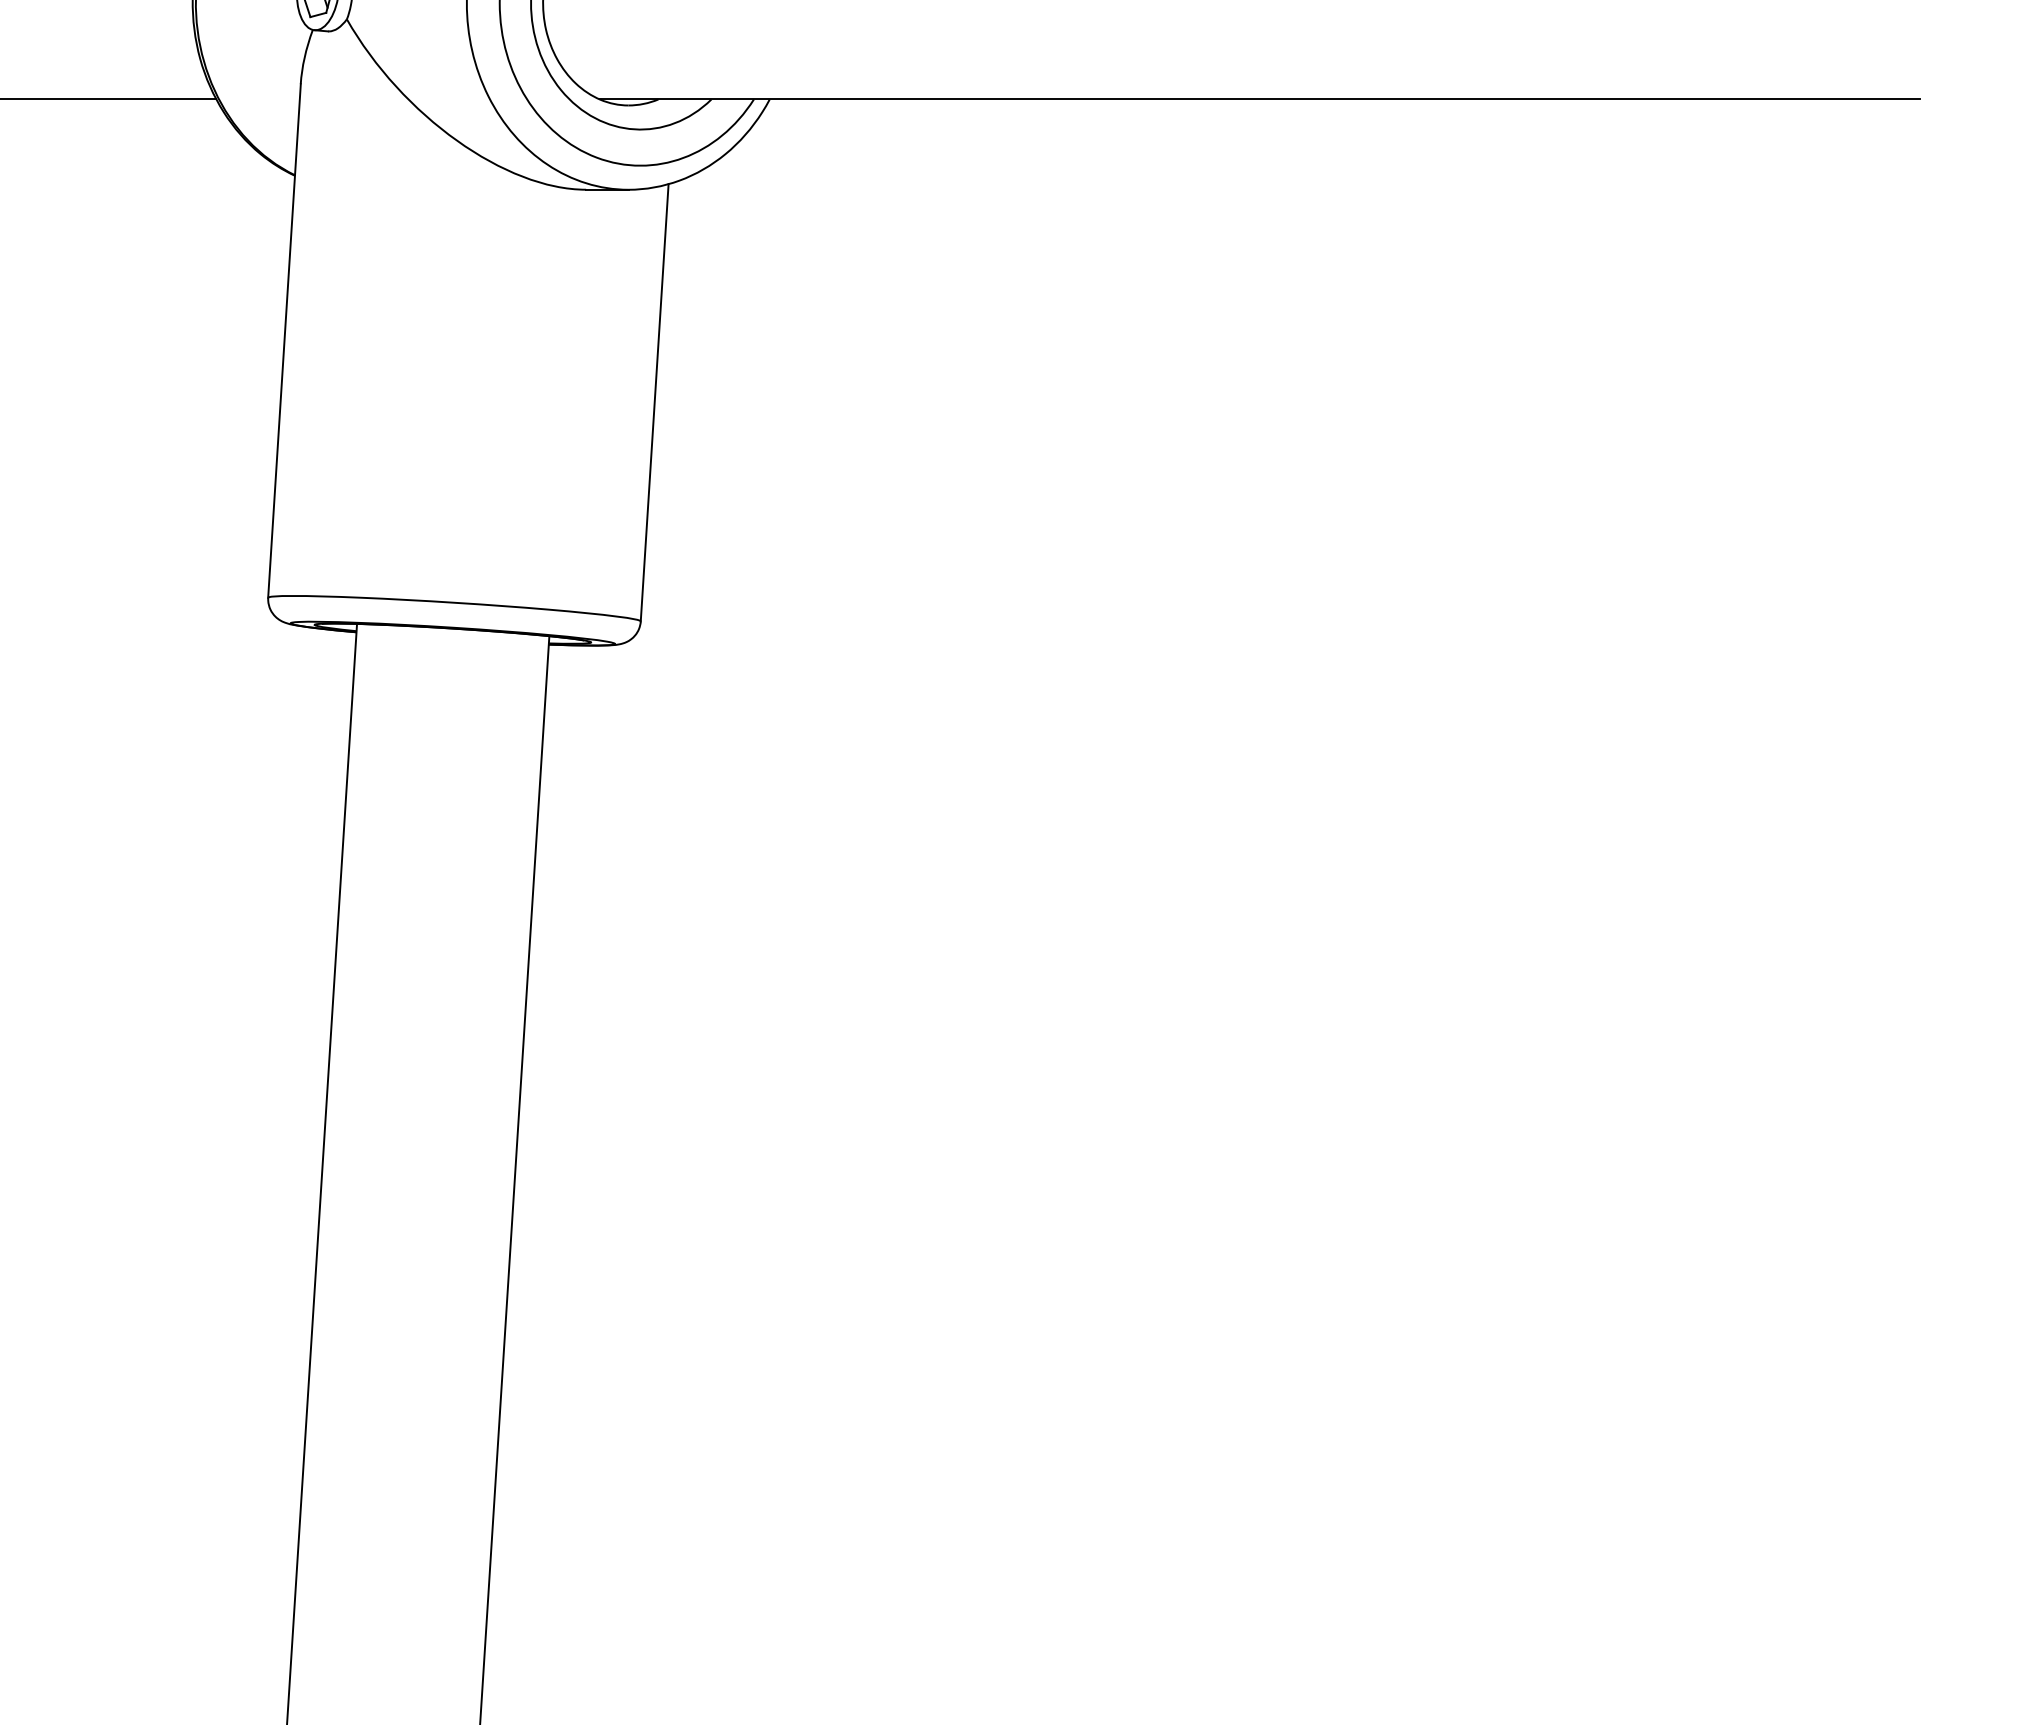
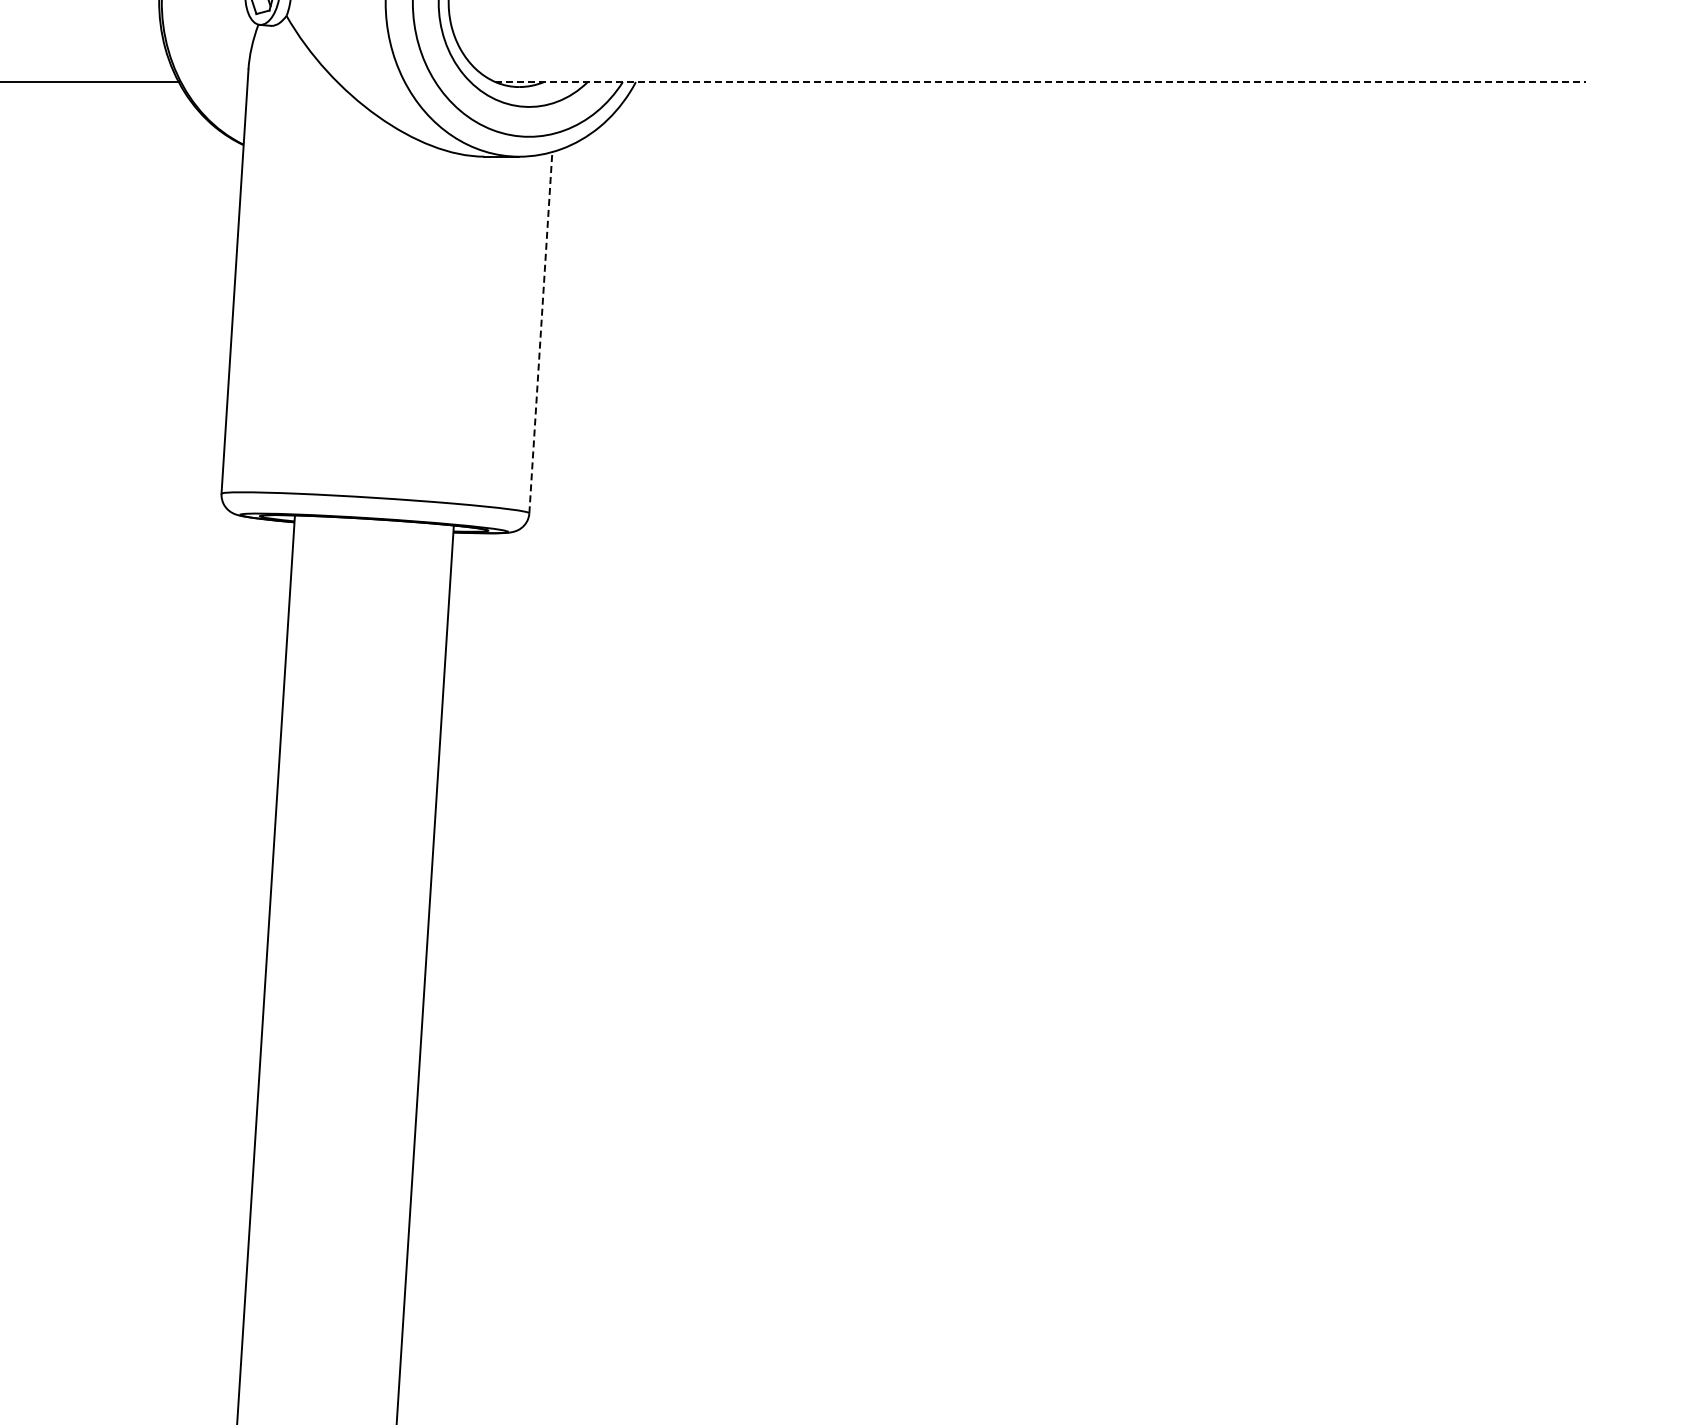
line: (1259, 99) -> (1040, 82), solid -> dashed
line: (654, 402) -> (540, 332), solid -> dashed

